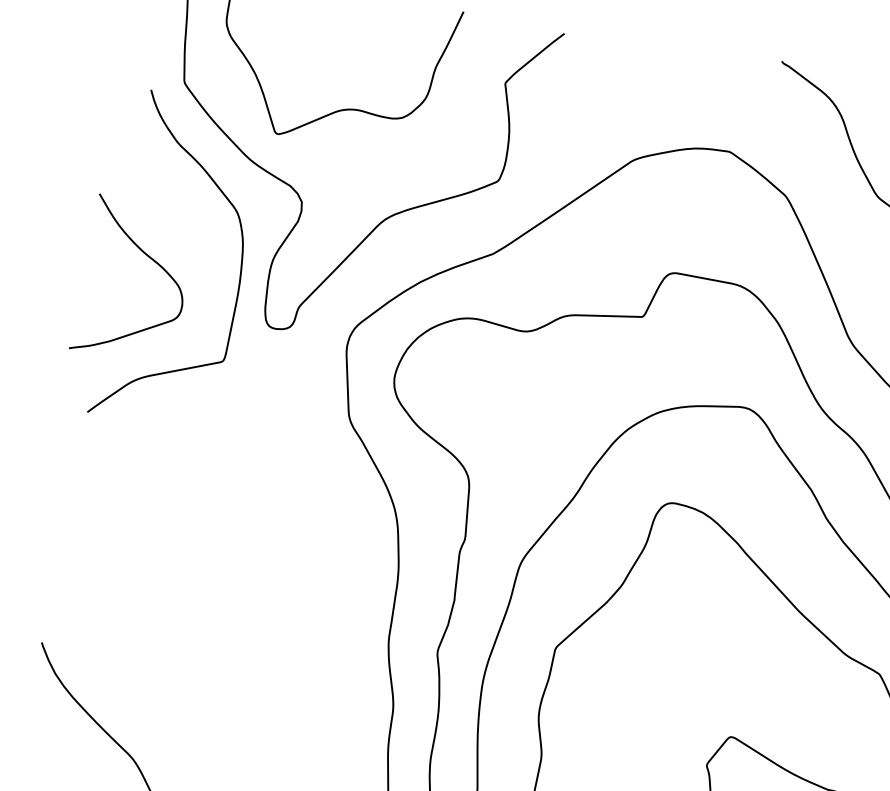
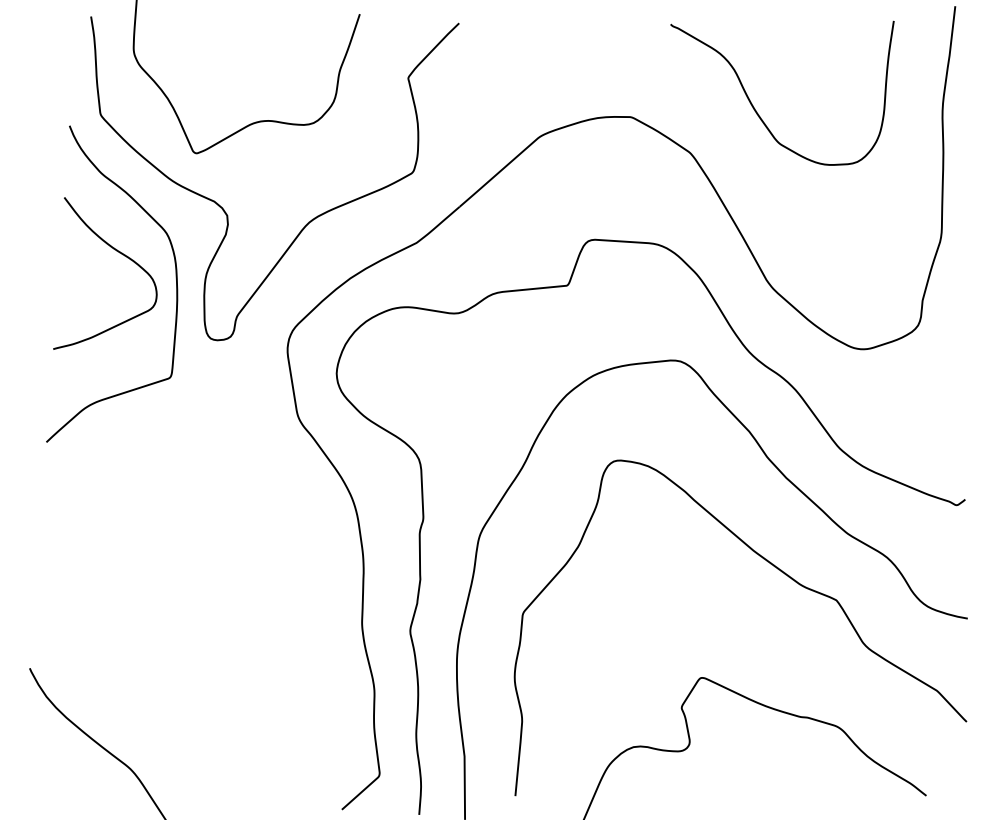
curve: (149, 258) -> (119, 253), moved

